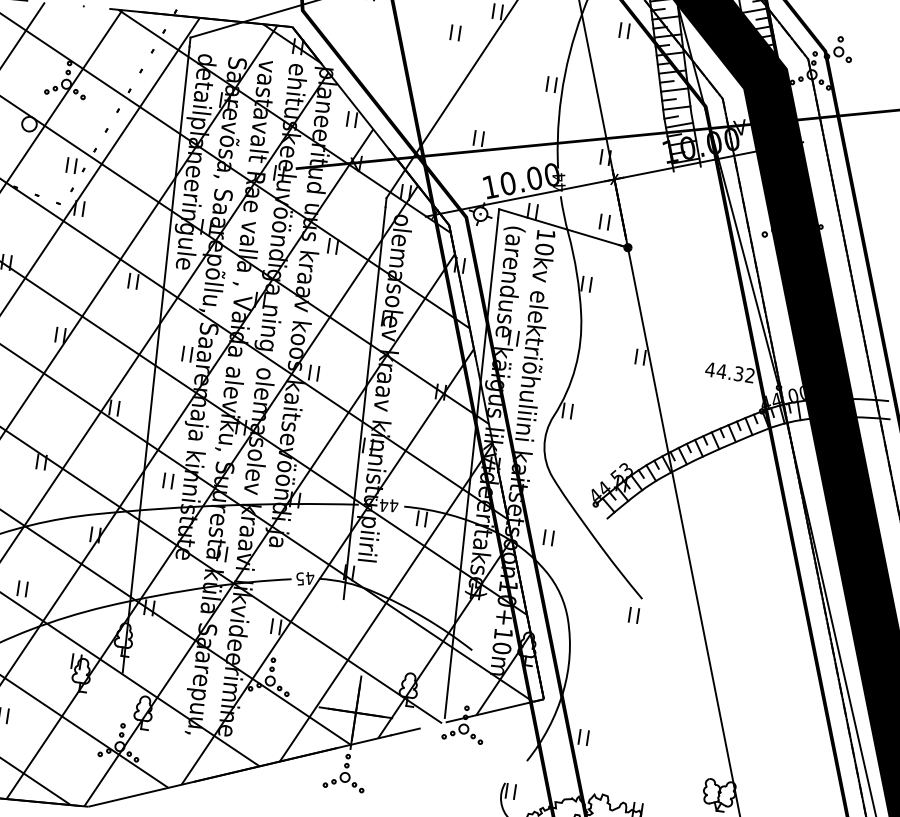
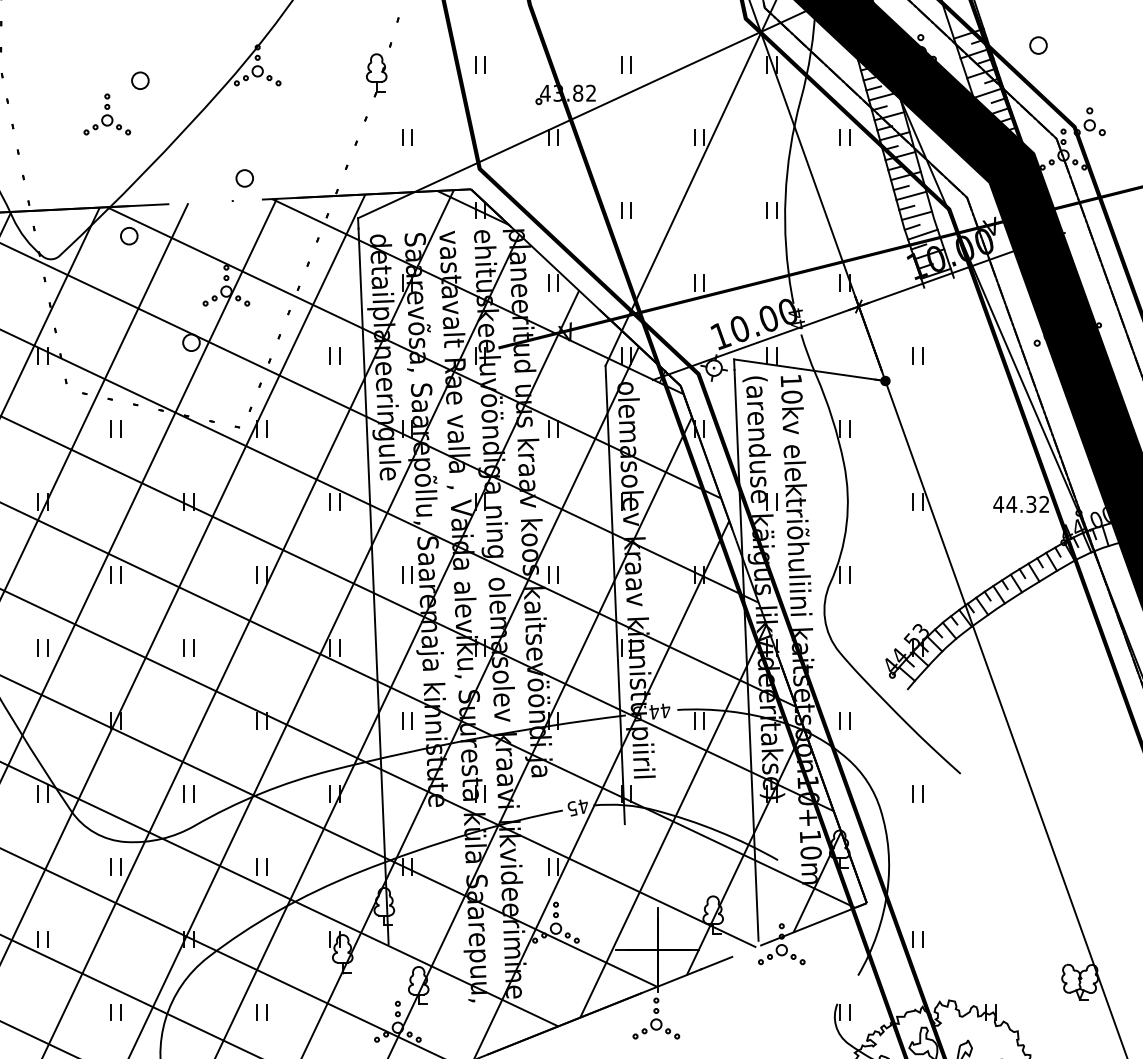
part: (455, 32) -> (626, 210), moved
part: (71, 164) -> (334, 355), moved
part: (604, 221) -> (917, 355), moved
part: (633, 615) -> (917, 793), moved

